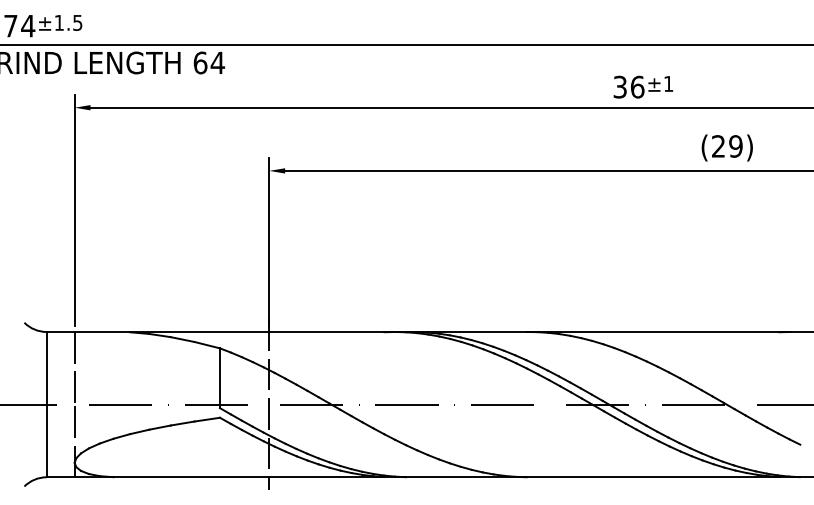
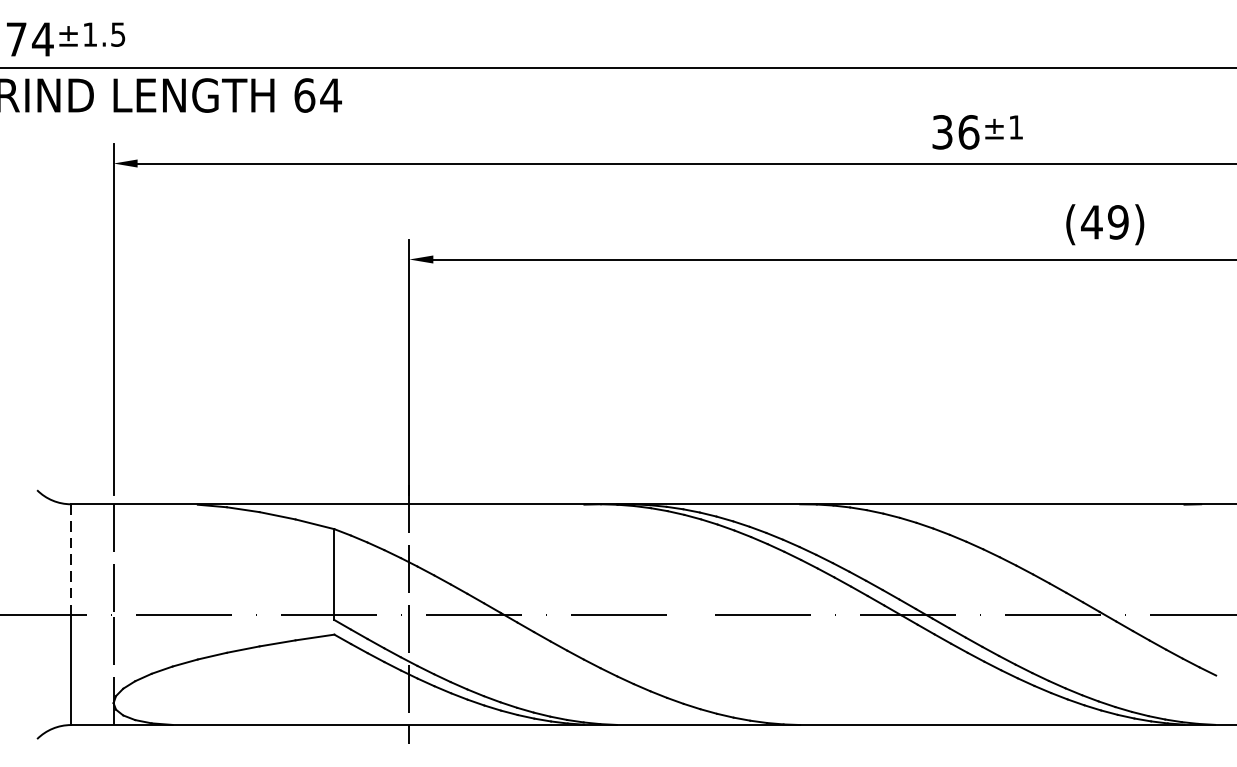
text: (718, 146) -> (1091, 222), (29) -> (49)
line: (46, 368) -> (70, 559), solid -> dashed

